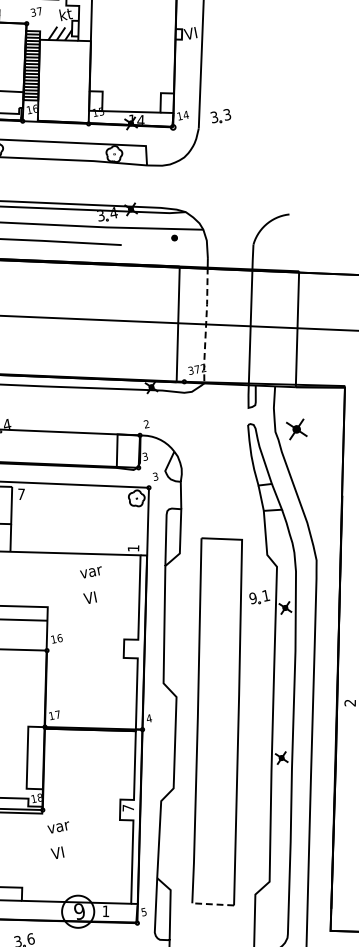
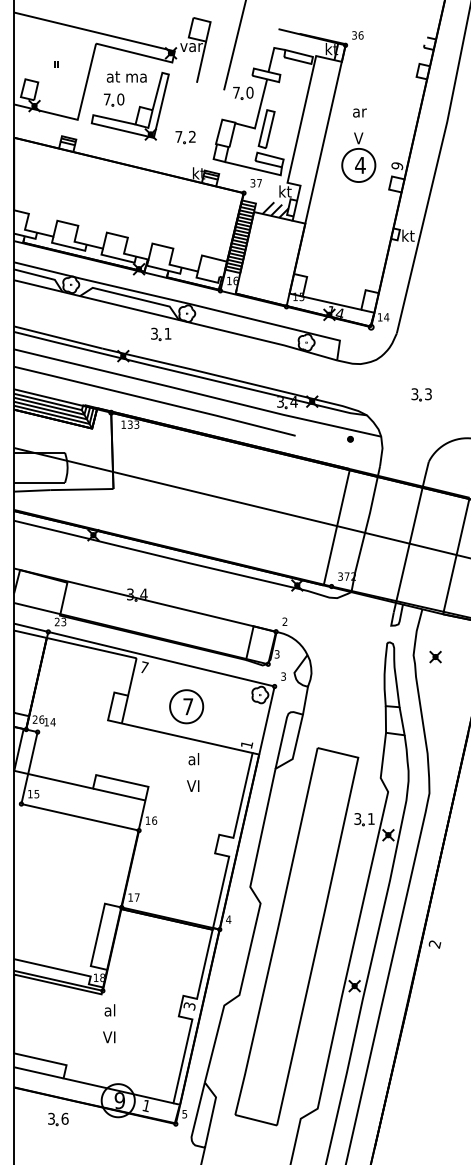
text: (190, 33) -> (407, 235), VI -> kt
part: (220, 116) -> (421, 394), moved
line: (205, 326) -> (364, 534), dashed -> solid
part: (296, 428) -> (435, 656), size x0.62
part: (68, 523) -> (186, 706), added
text: (91, 571) -> (199, 759), var -> al
text: (252, 597) -> (357, 818), 9 -> 3
text: (128, 807) -> (189, 1005), 7 -> 3
text: (58, 826) -> (115, 1010), var -> al
line: (213, 904) -> (256, 1120), dashed -> solid

